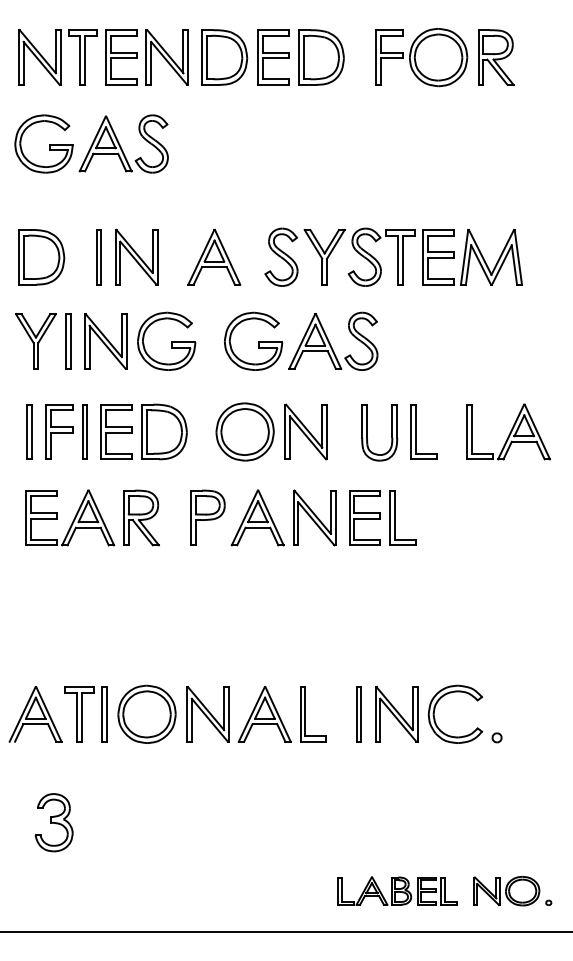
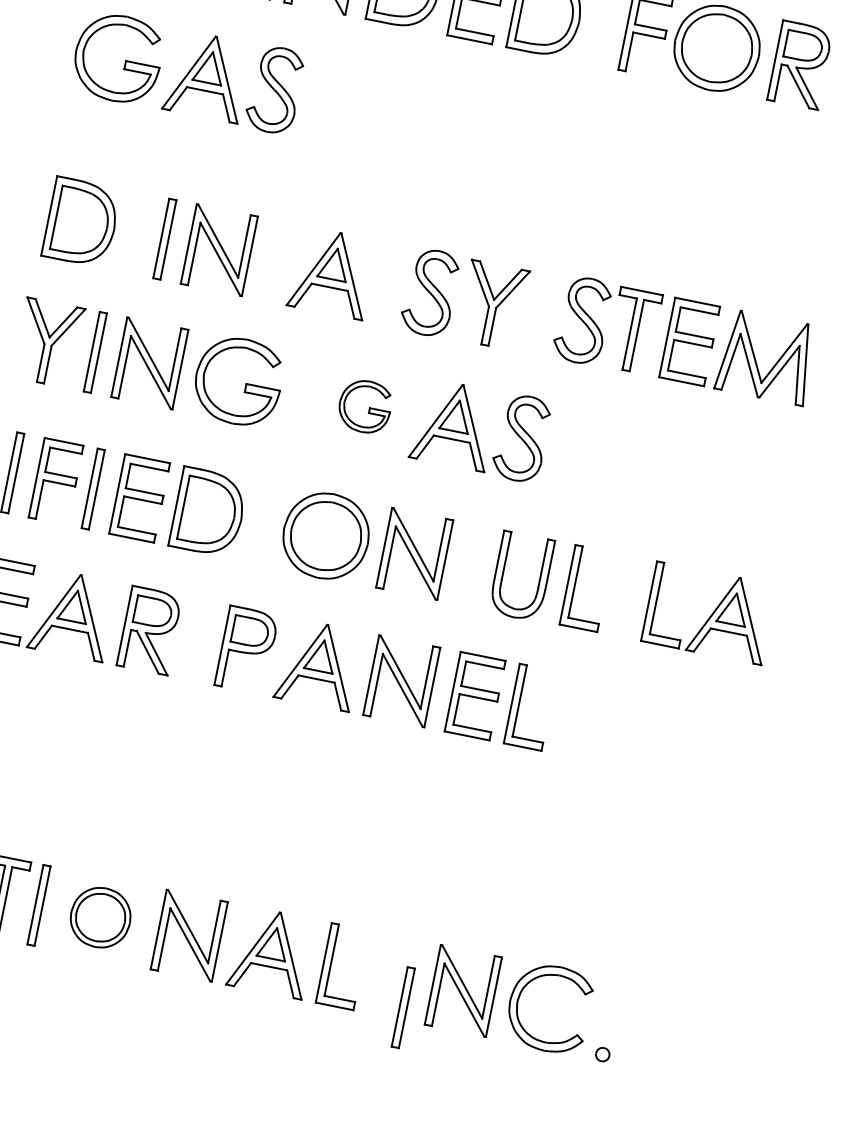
part: (434, 256) -> (683, 339), moved
part: (253, 340) -> (365, 405), size x0.6
part: (146, 713) -> (100, 916), size x0.7
part: (358, 714) -> (402, 1007), moved

